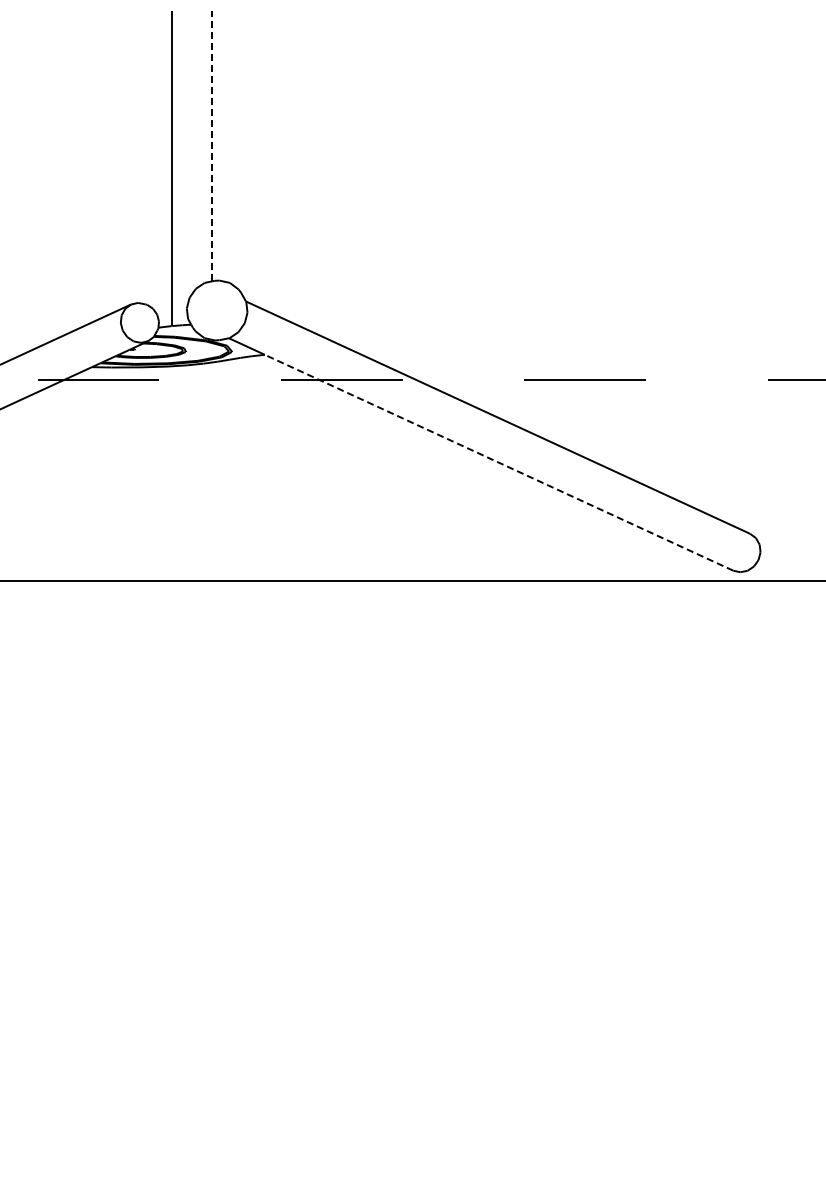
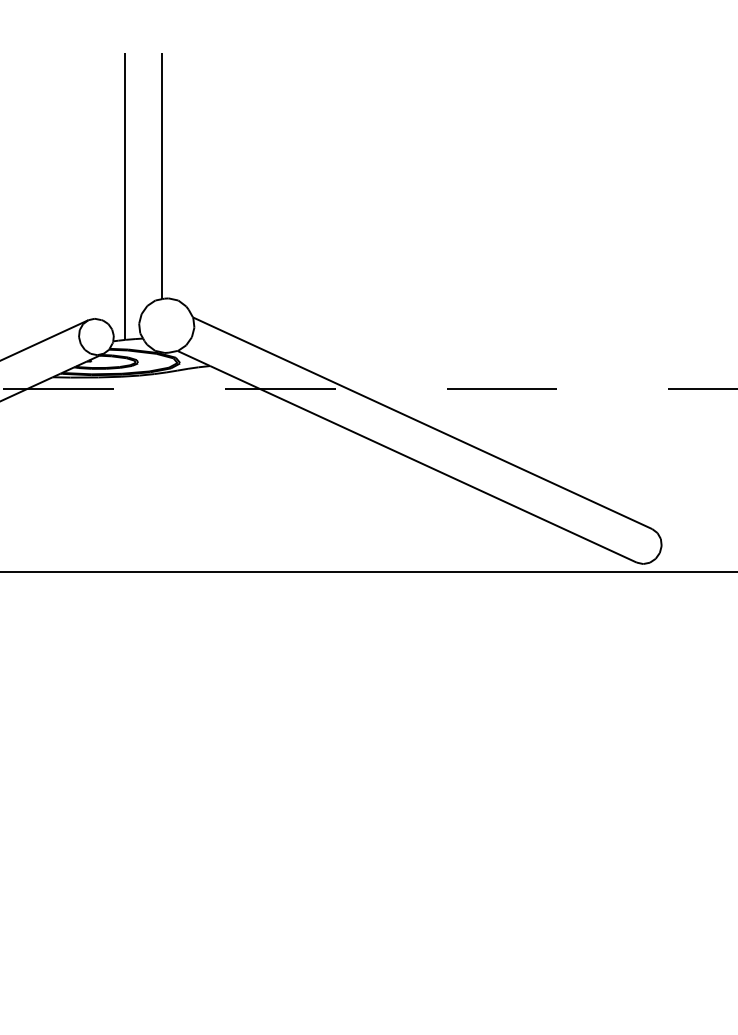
line: (212, 145) -> (162, 175), dashed -> solid
line: (499, 462) -> (423, 464), dashed -> solid

